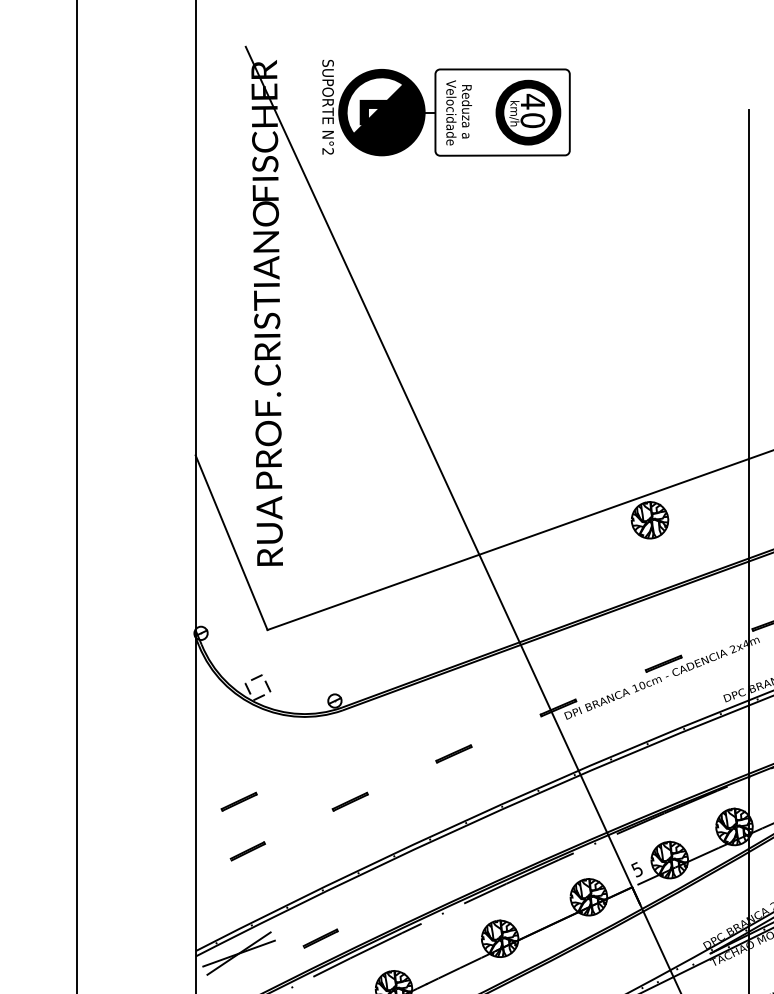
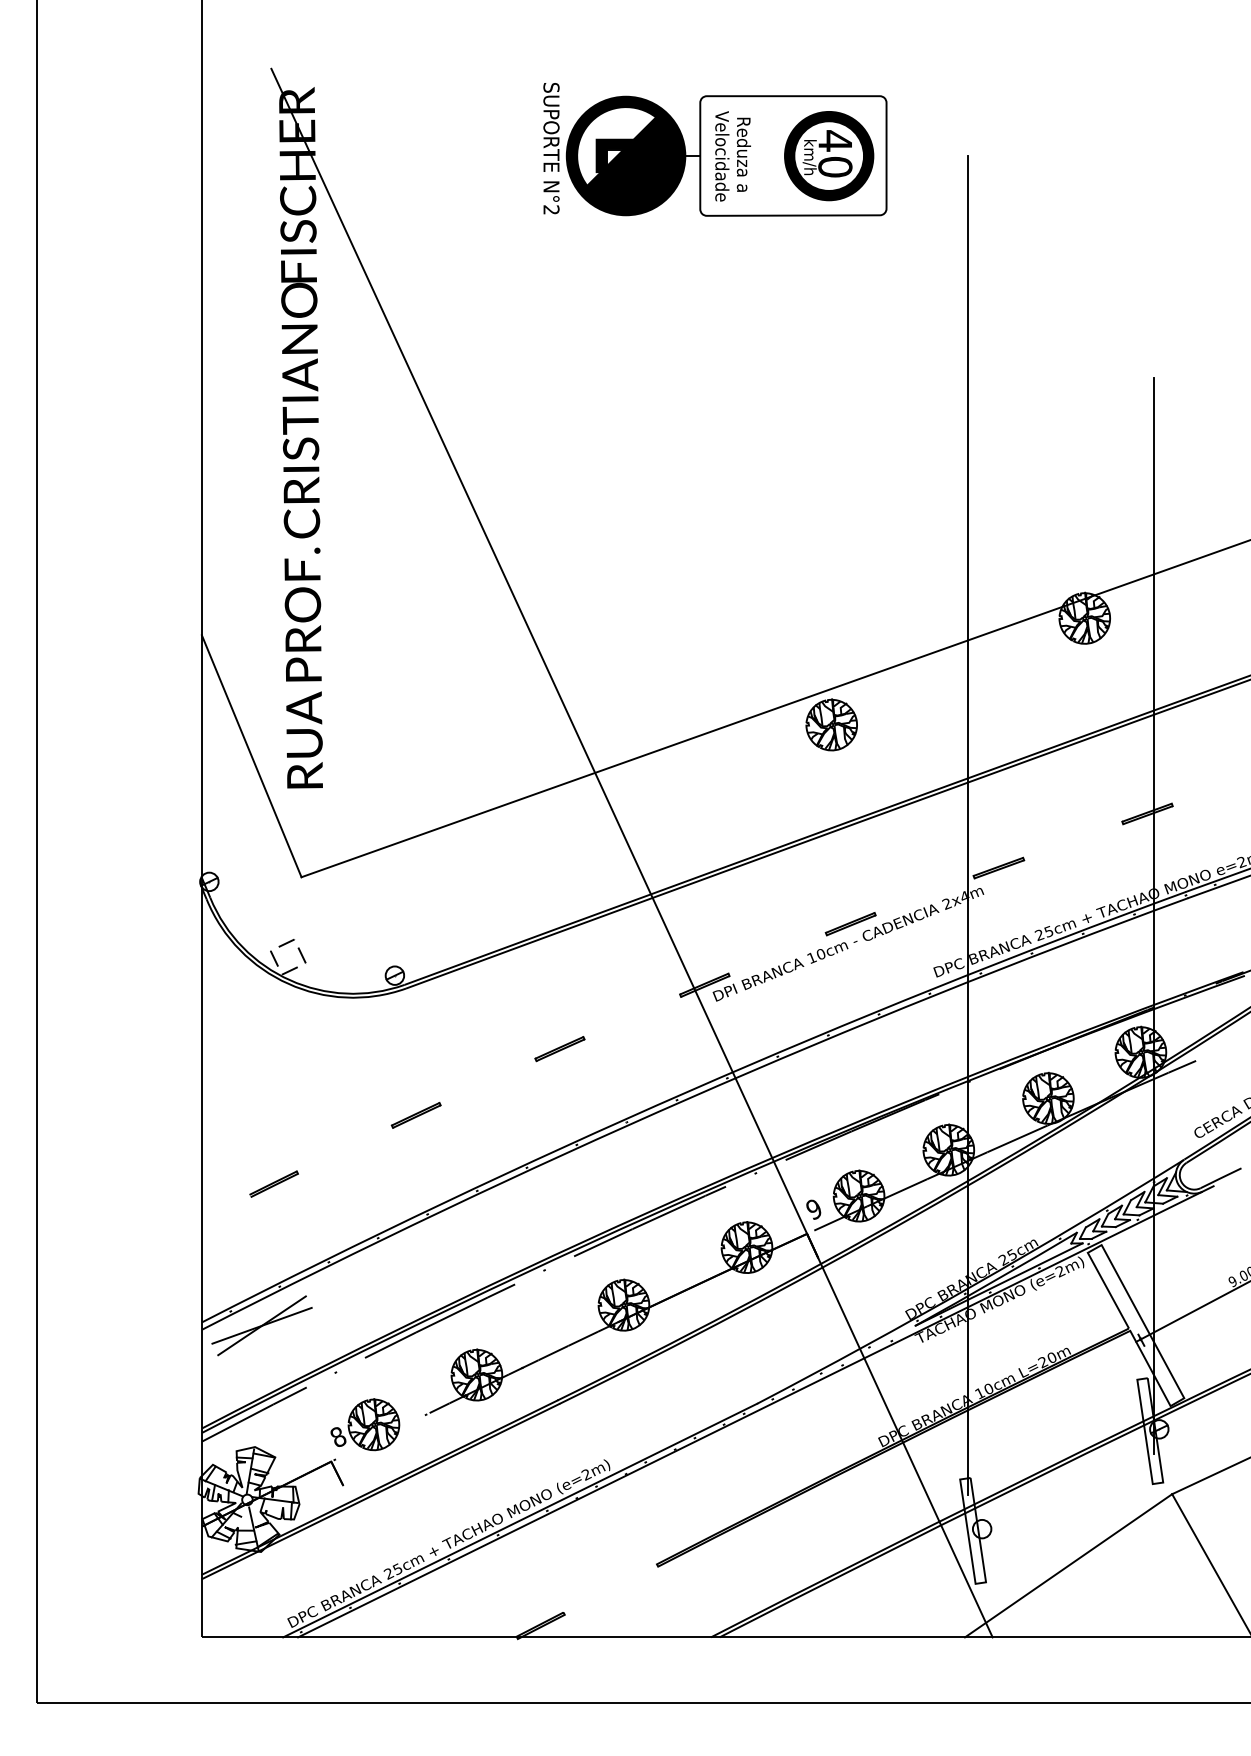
part: (446, 107) -> (715, 149), moved
part: (238, 801) -> (261, 1115), removed
text: (636, 869) -> (813, 1209), 5 -> 9
part: (320, 938) -> (374, 1304), removed

